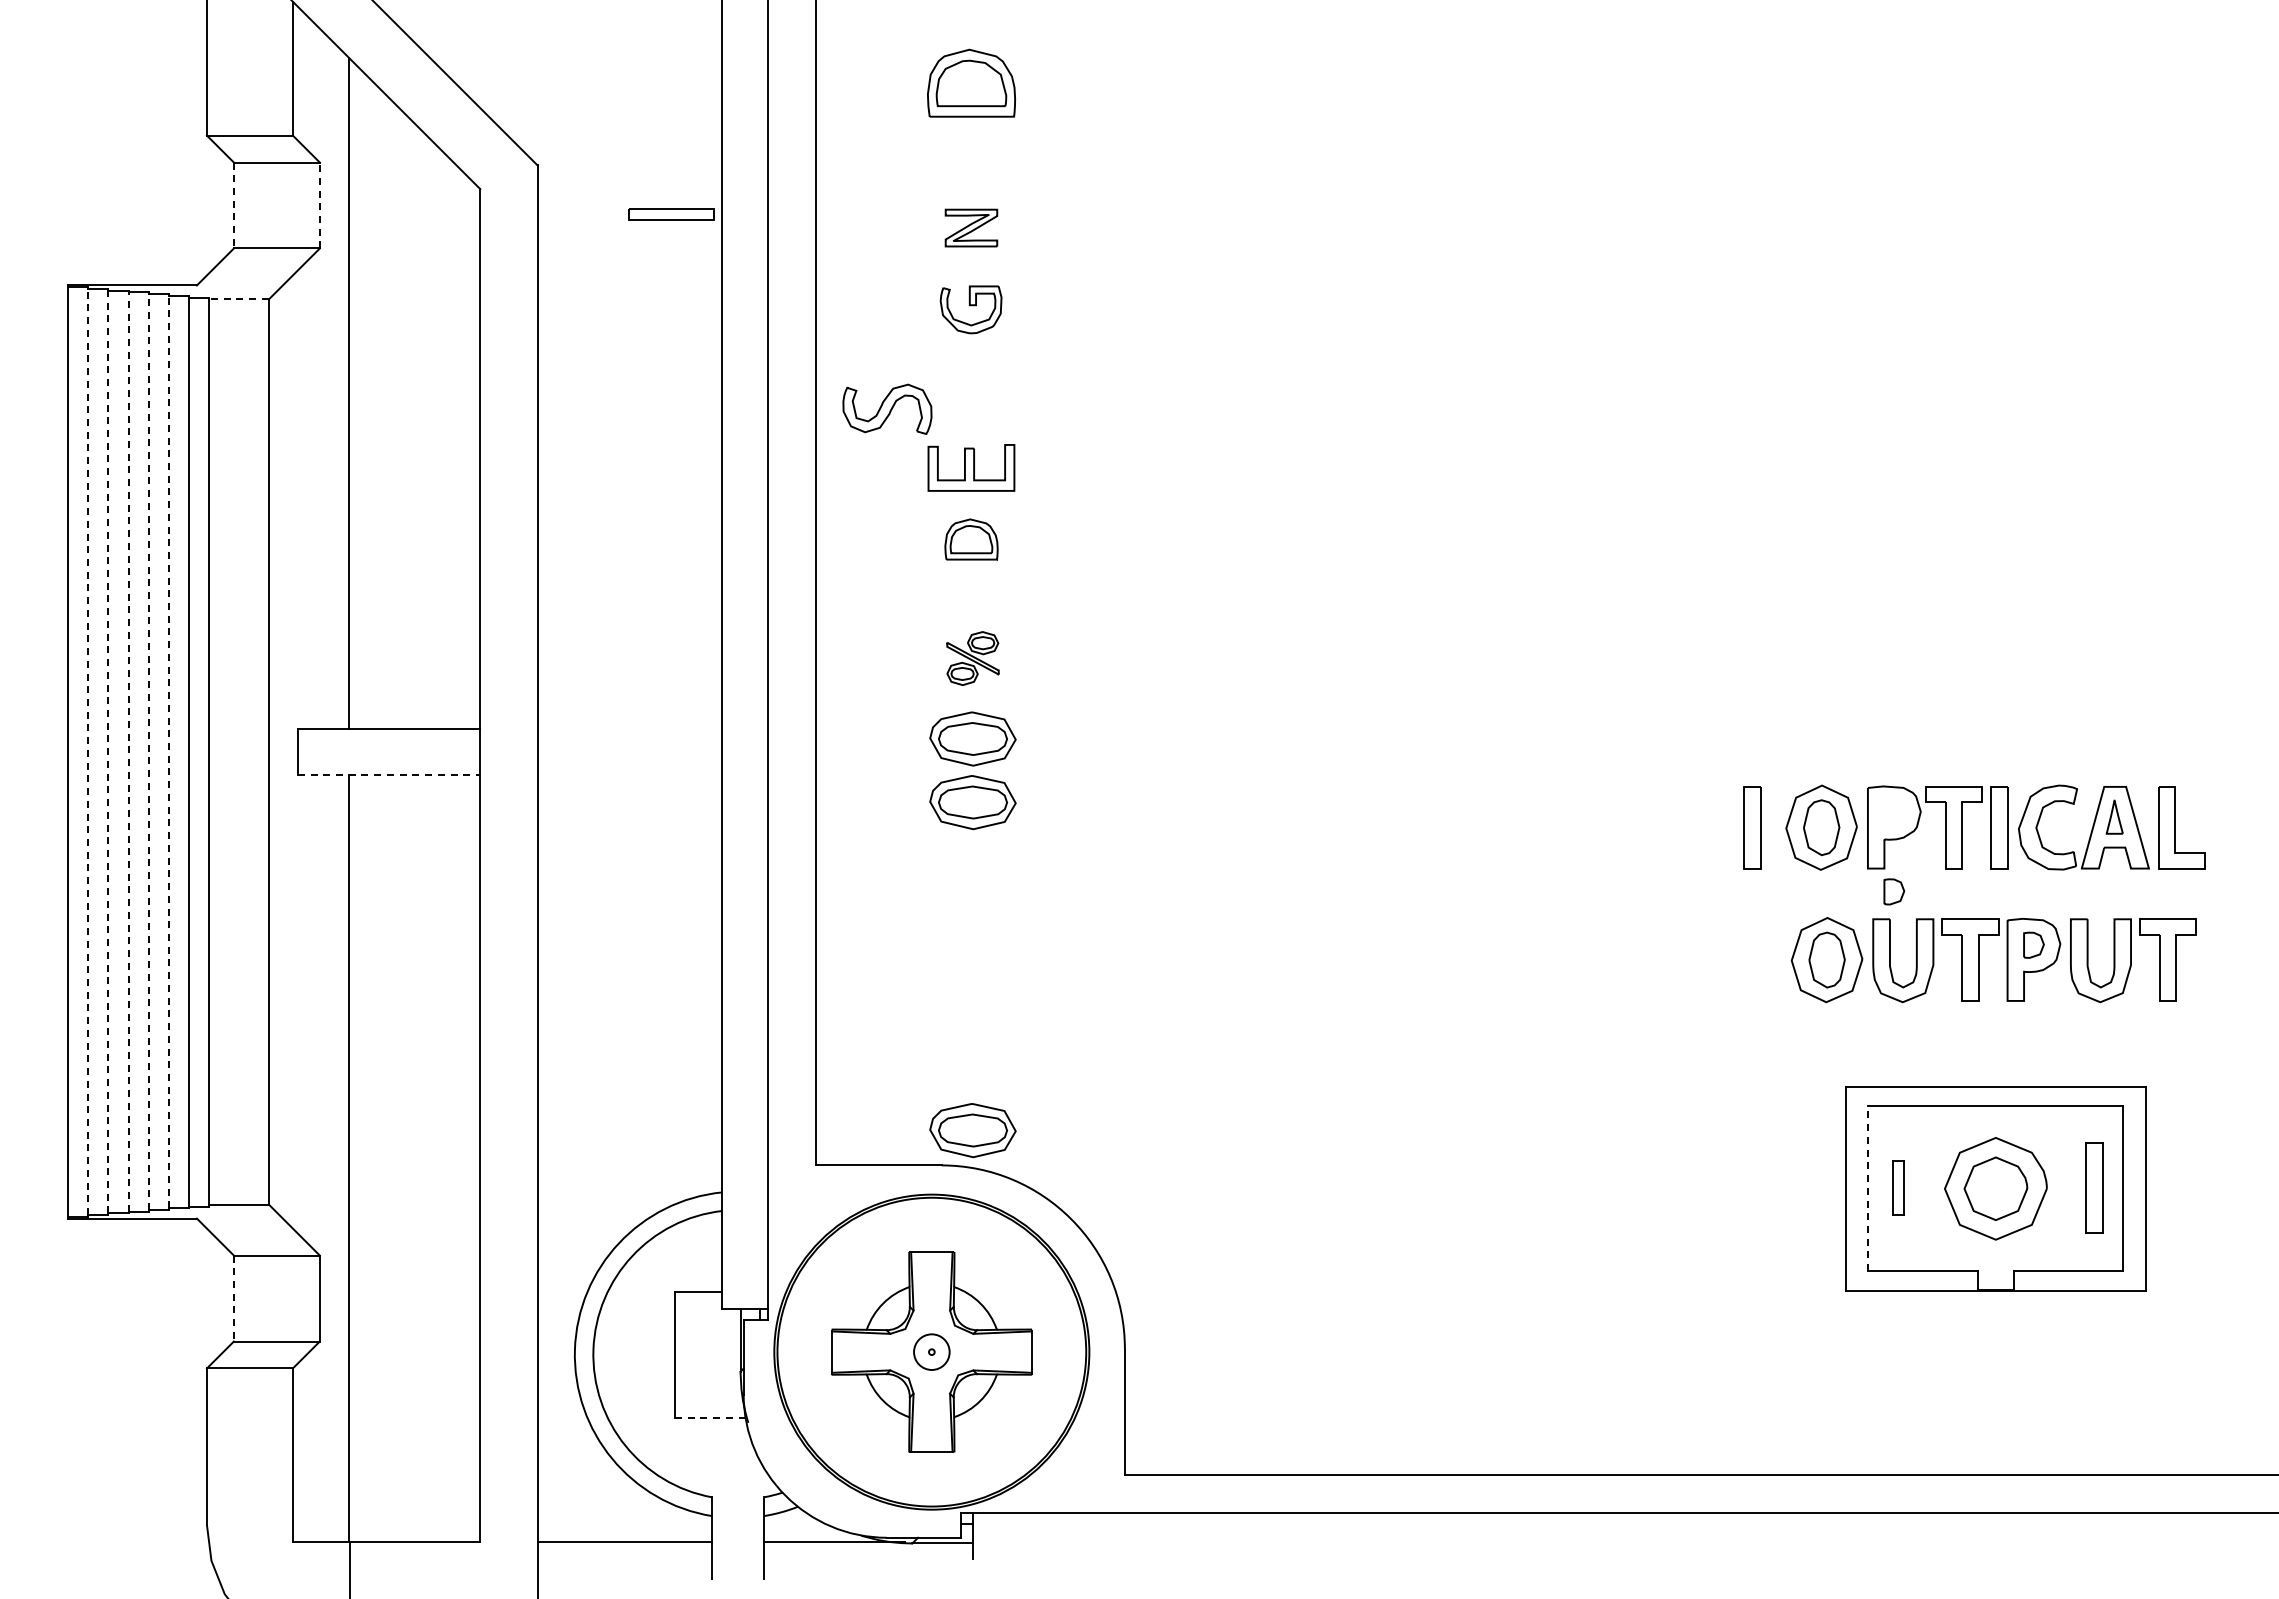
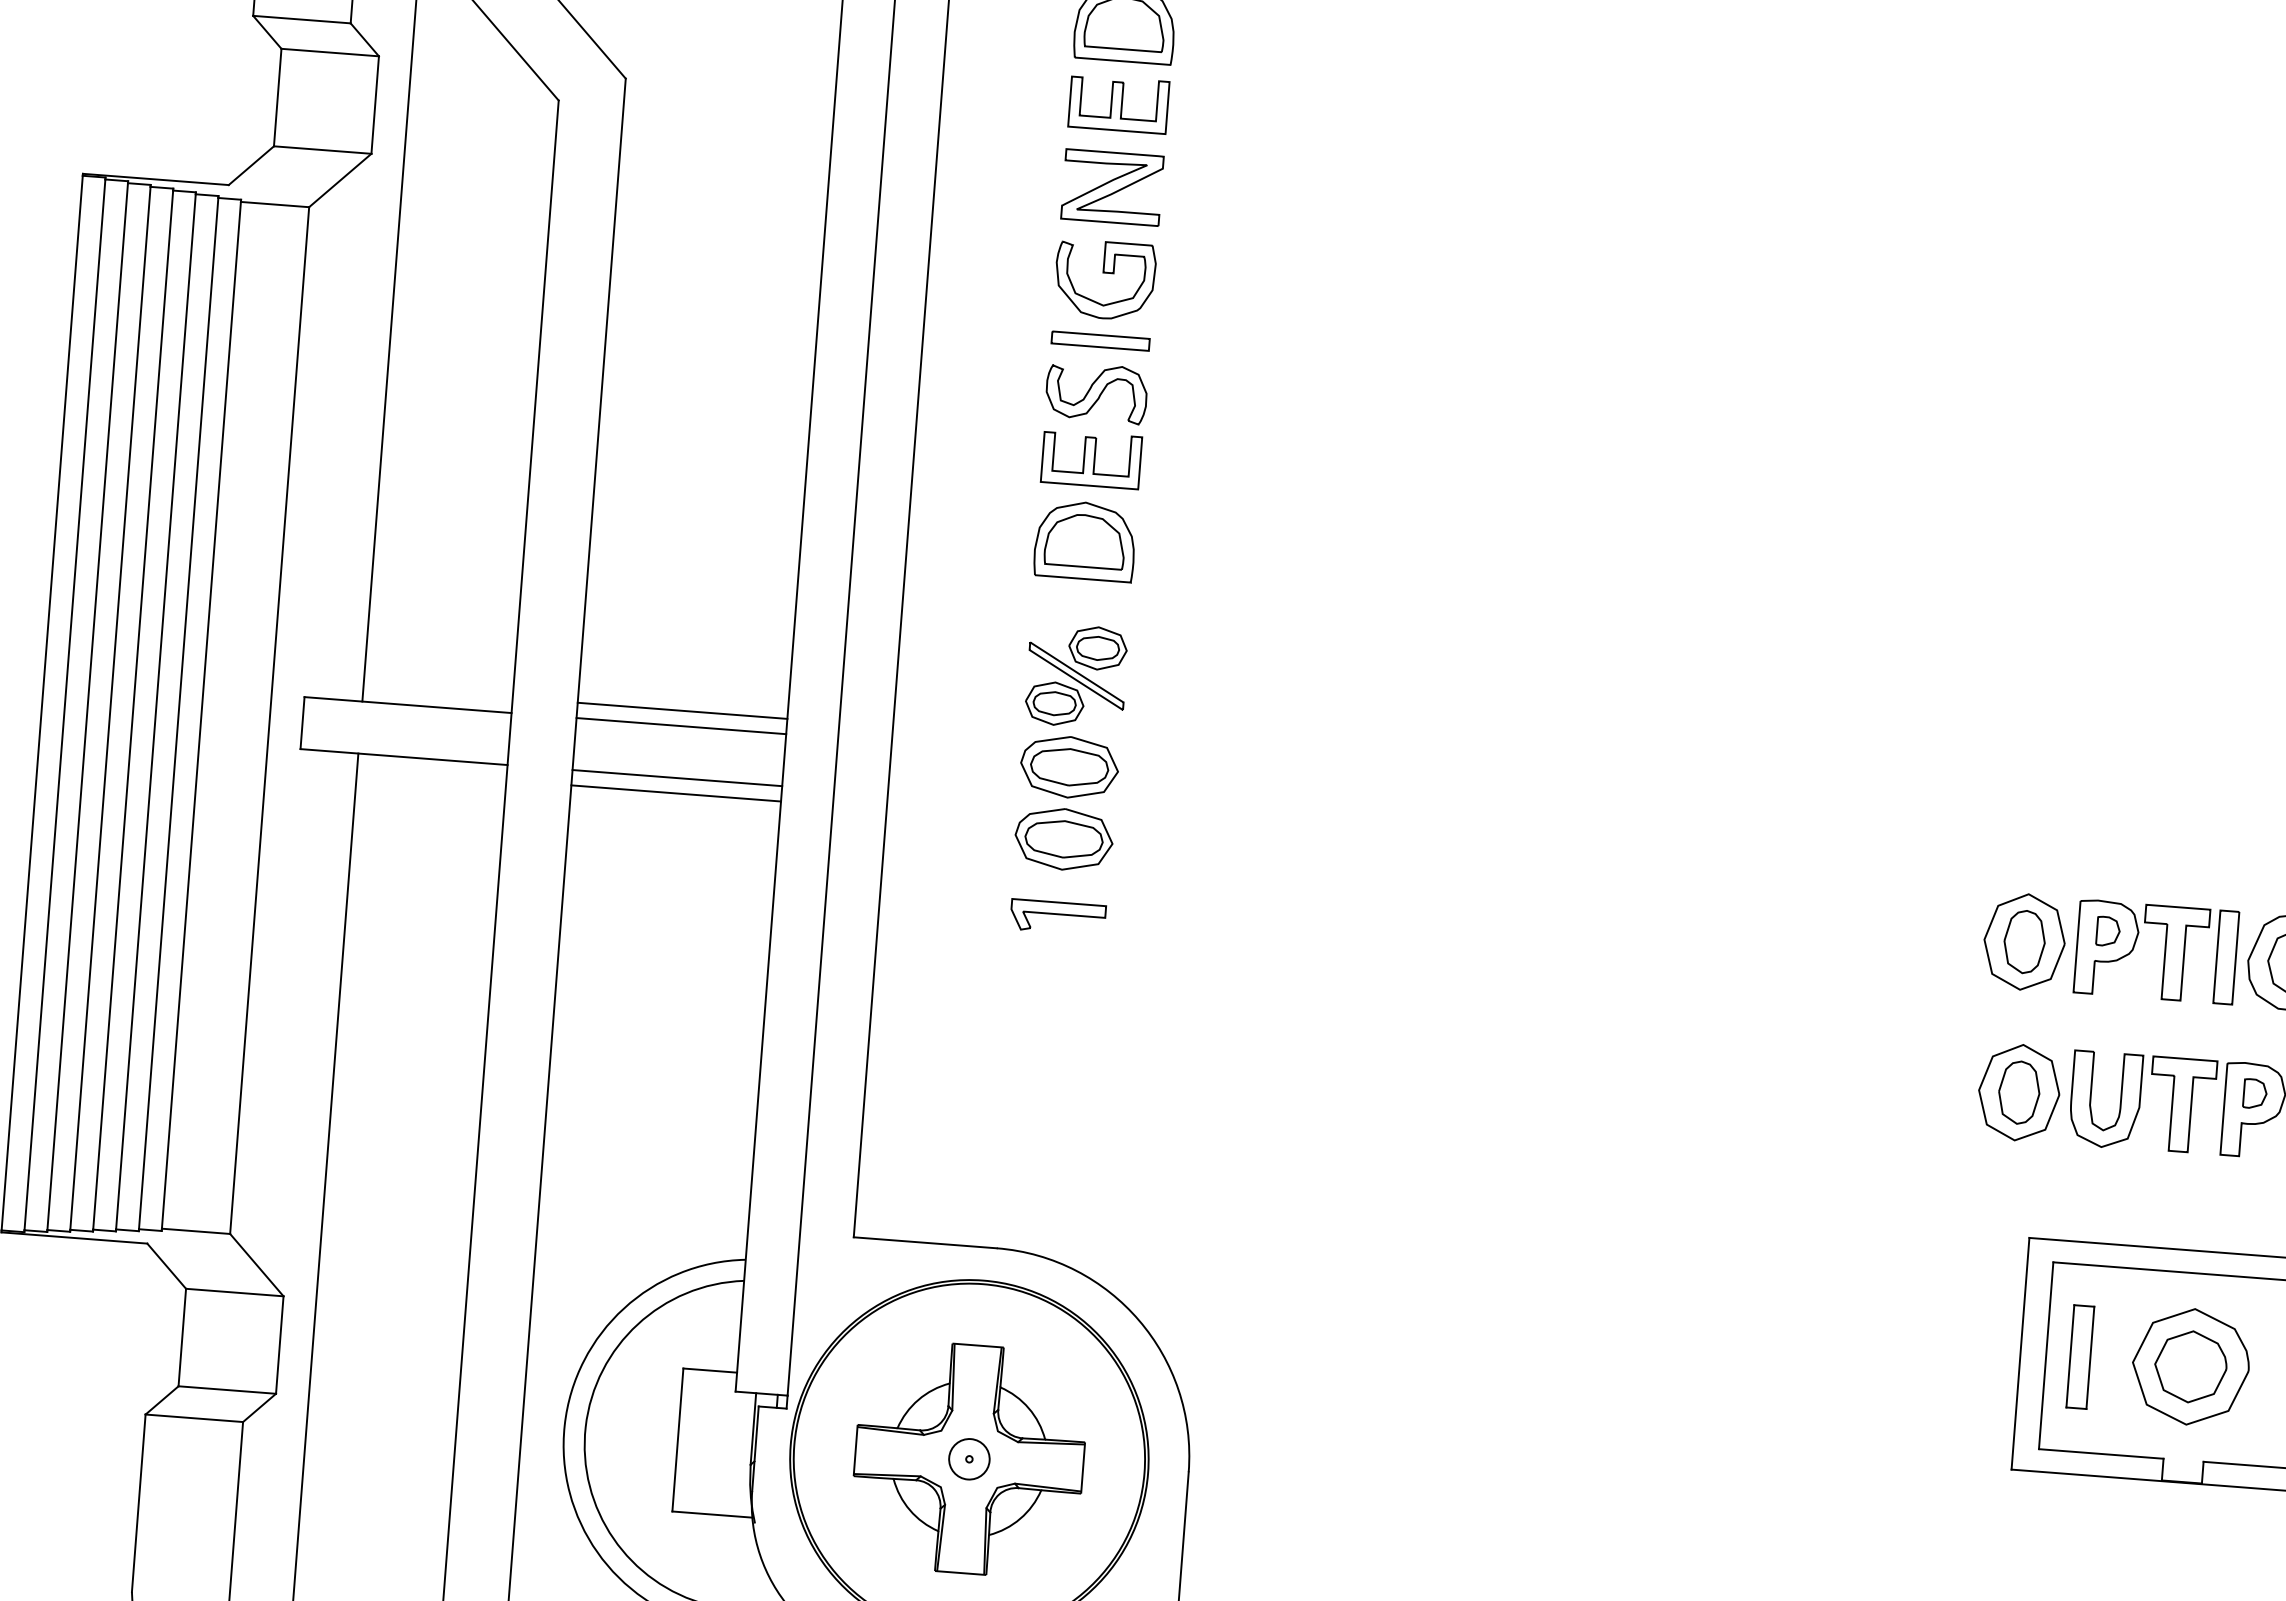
part: (971, 154) -> (1118, 104), added
line: (233, 205) -> (277, 97), dashed -> solid
line: (319, 205) -> (374, 105), dashed -> solid
part: (671, 214) -> (1100, 341), moved
part: (971, 227) -> (1112, 186), size x1.67
line: (238, 299) -> (274, 204), dashed -> solid
part: (970, 309) -> (1104, 279), size x1.43
part: (887, 408) -> (1096, 392), moved
part: (971, 539) -> (1085, 540), size x1.67
part: (972, 658) -> (1076, 675), size x1.67
line: (629, 715) -> (681, 710), added
line: (629, 729) -> (680, 726), added
line: (88, 751) -> (65, 704), dashed -> solid
line: (108, 751) -> (87, 706), dashed -> solid
line: (168, 751) -> (155, 711), dashed -> solid
line: (128, 752) -> (110, 708), dashed -> solid
line: (148, 752) -> (133, 710), dashed -> solid
line: (389, 774) -> (404, 756), dashed -> solid
line: (629, 774) -> (676, 777), added
line: (629, 788) -> (675, 793), added
part: (1752, 827) -> (1946, 935), removed
part: (972, 871) -> (1057, 917), added
part: (1894, 891) -> (2108, 931), moved
part: (972, 1130) -> (1034, 1211), removed
part: (1898, 1187) -> (2080, 1356), size x1.67
line: (1868, 1188) -> (2046, 1355), dashed -> solid
line: (233, 1298) -> (181, 1337), dashed -> solid
line: (709, 1417) -> (711, 1514), dashed -> solid

